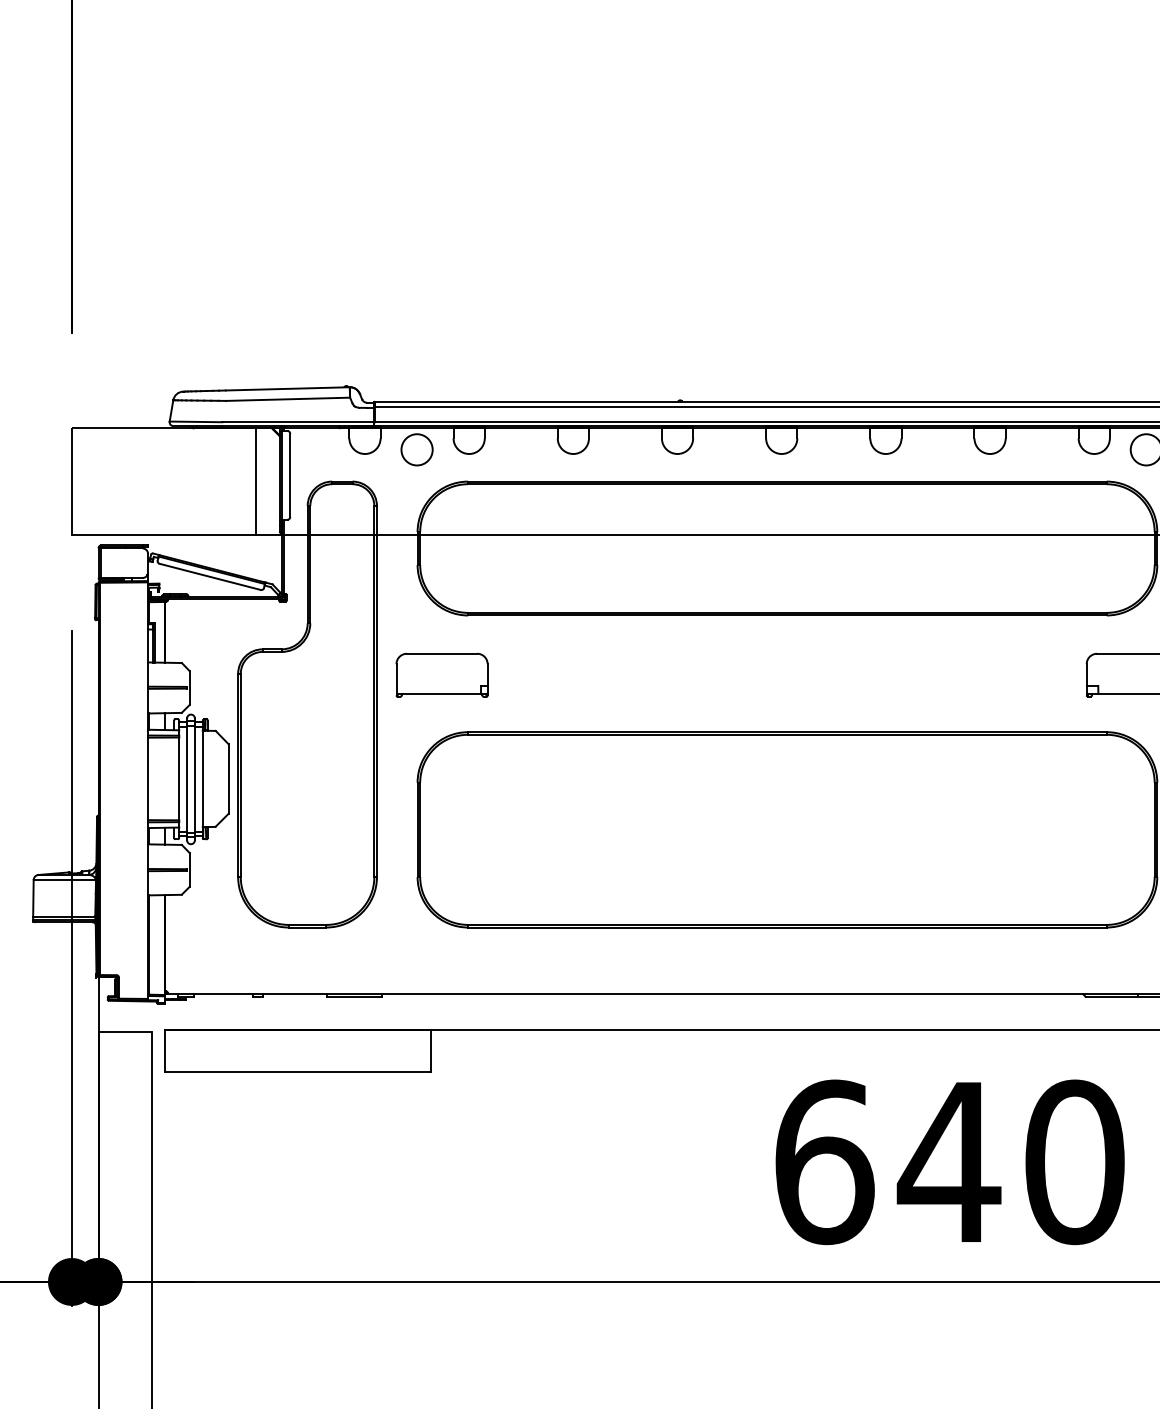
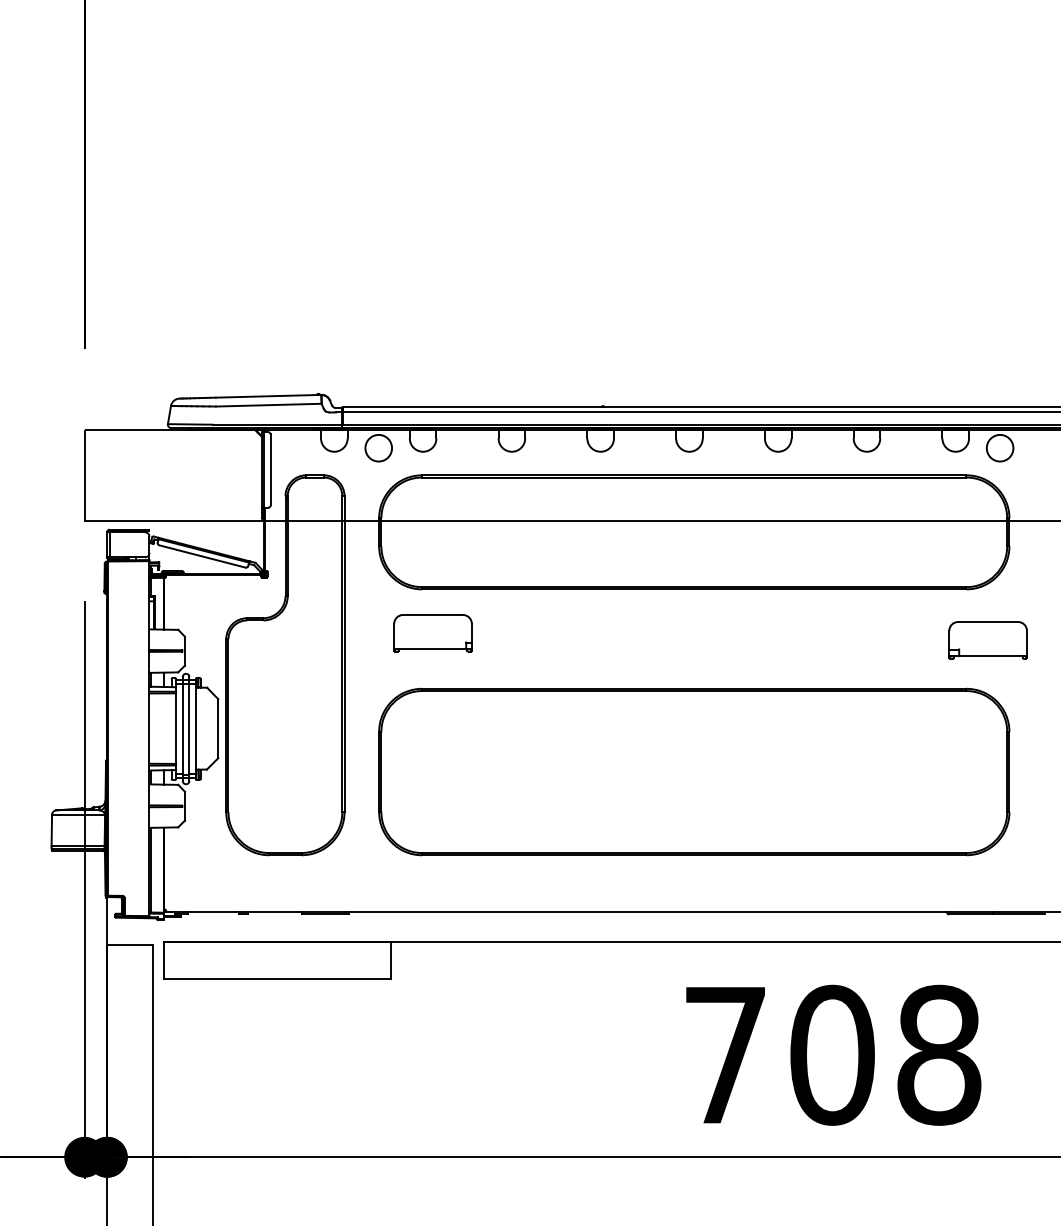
line: (256, 481) -> (241, 475), removed
part: (441, 675) -> (432, 633), moved
text: (949, 1161) -> (832, 1054), 640 -> 708

